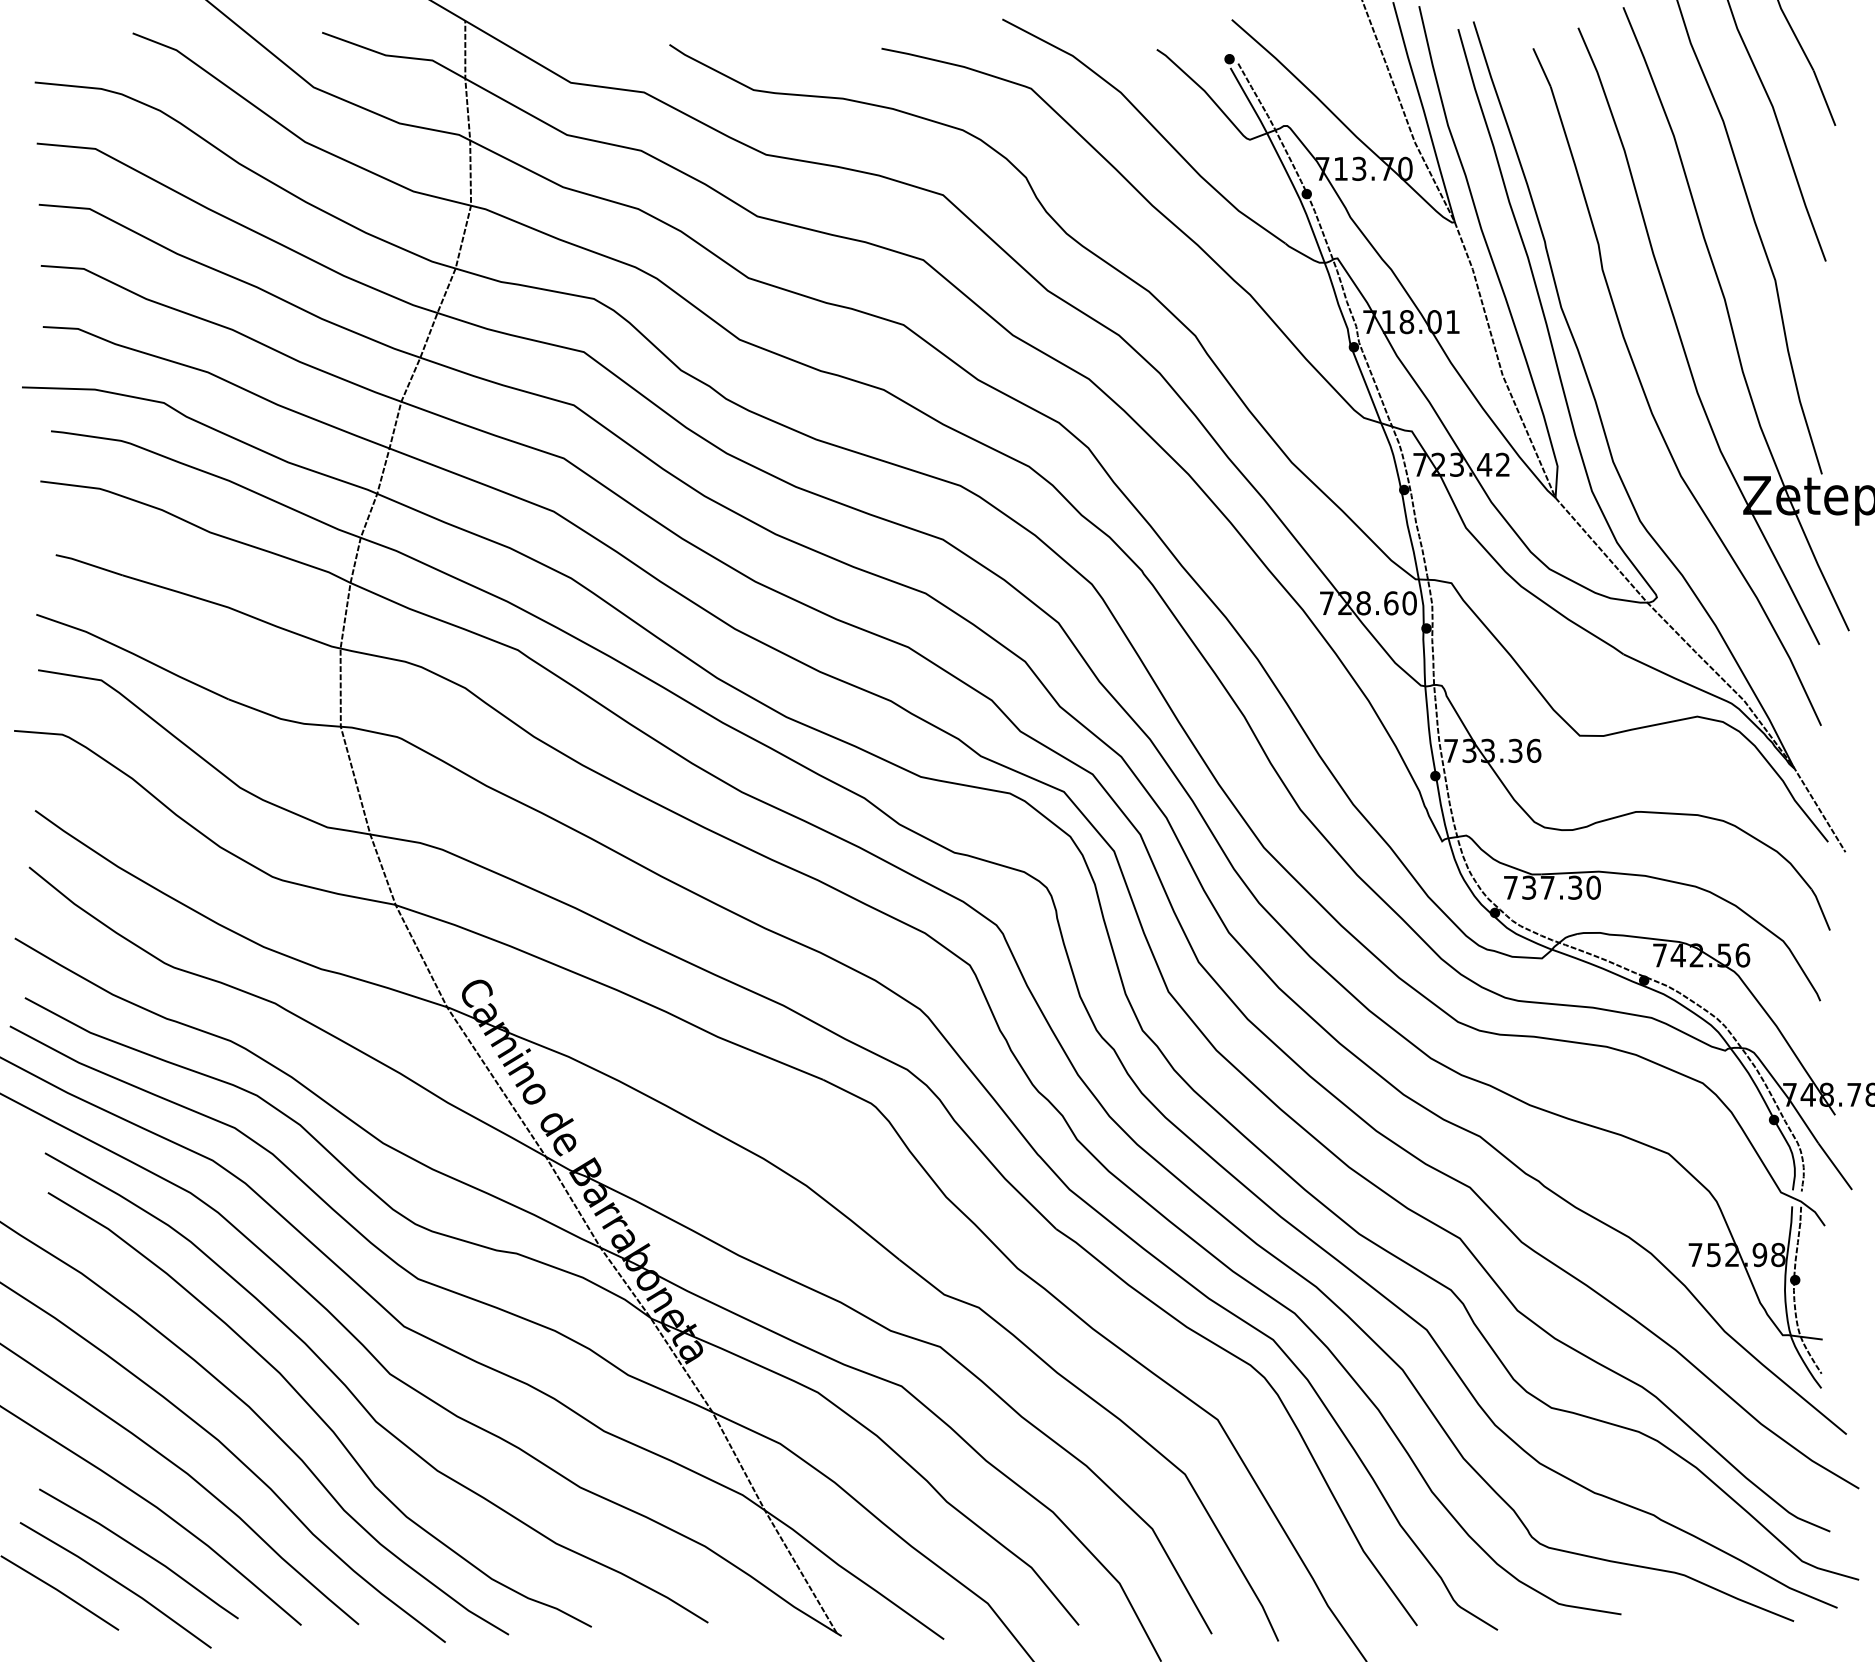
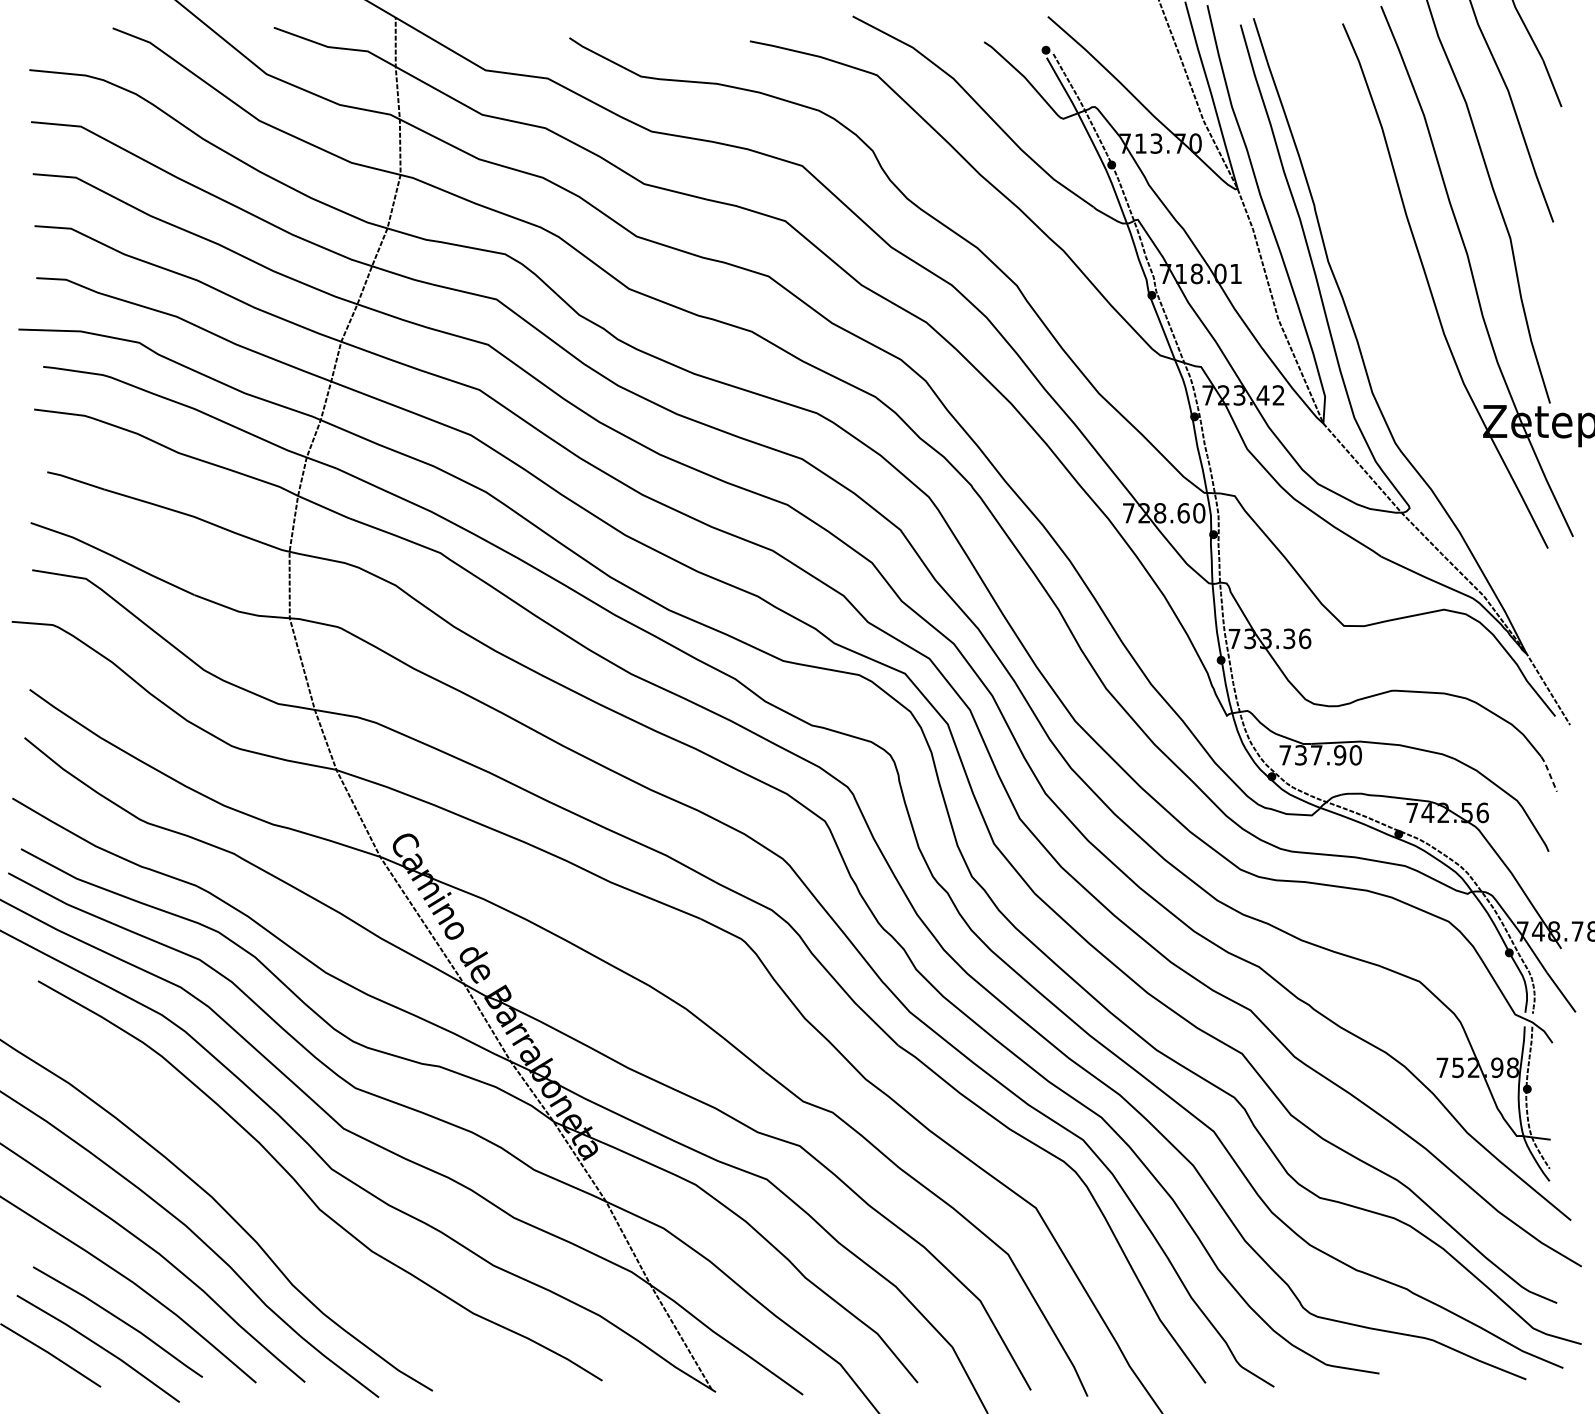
part: (1648, 400) -> (1402, 340), removed
text: (1575, 887) -> (1340, 755), 737.30 -> 737.90
line: (1821, 908) -> (1549, 772), solid -> dashed
curve: (316, 1411) -> (269, 1200), removed

